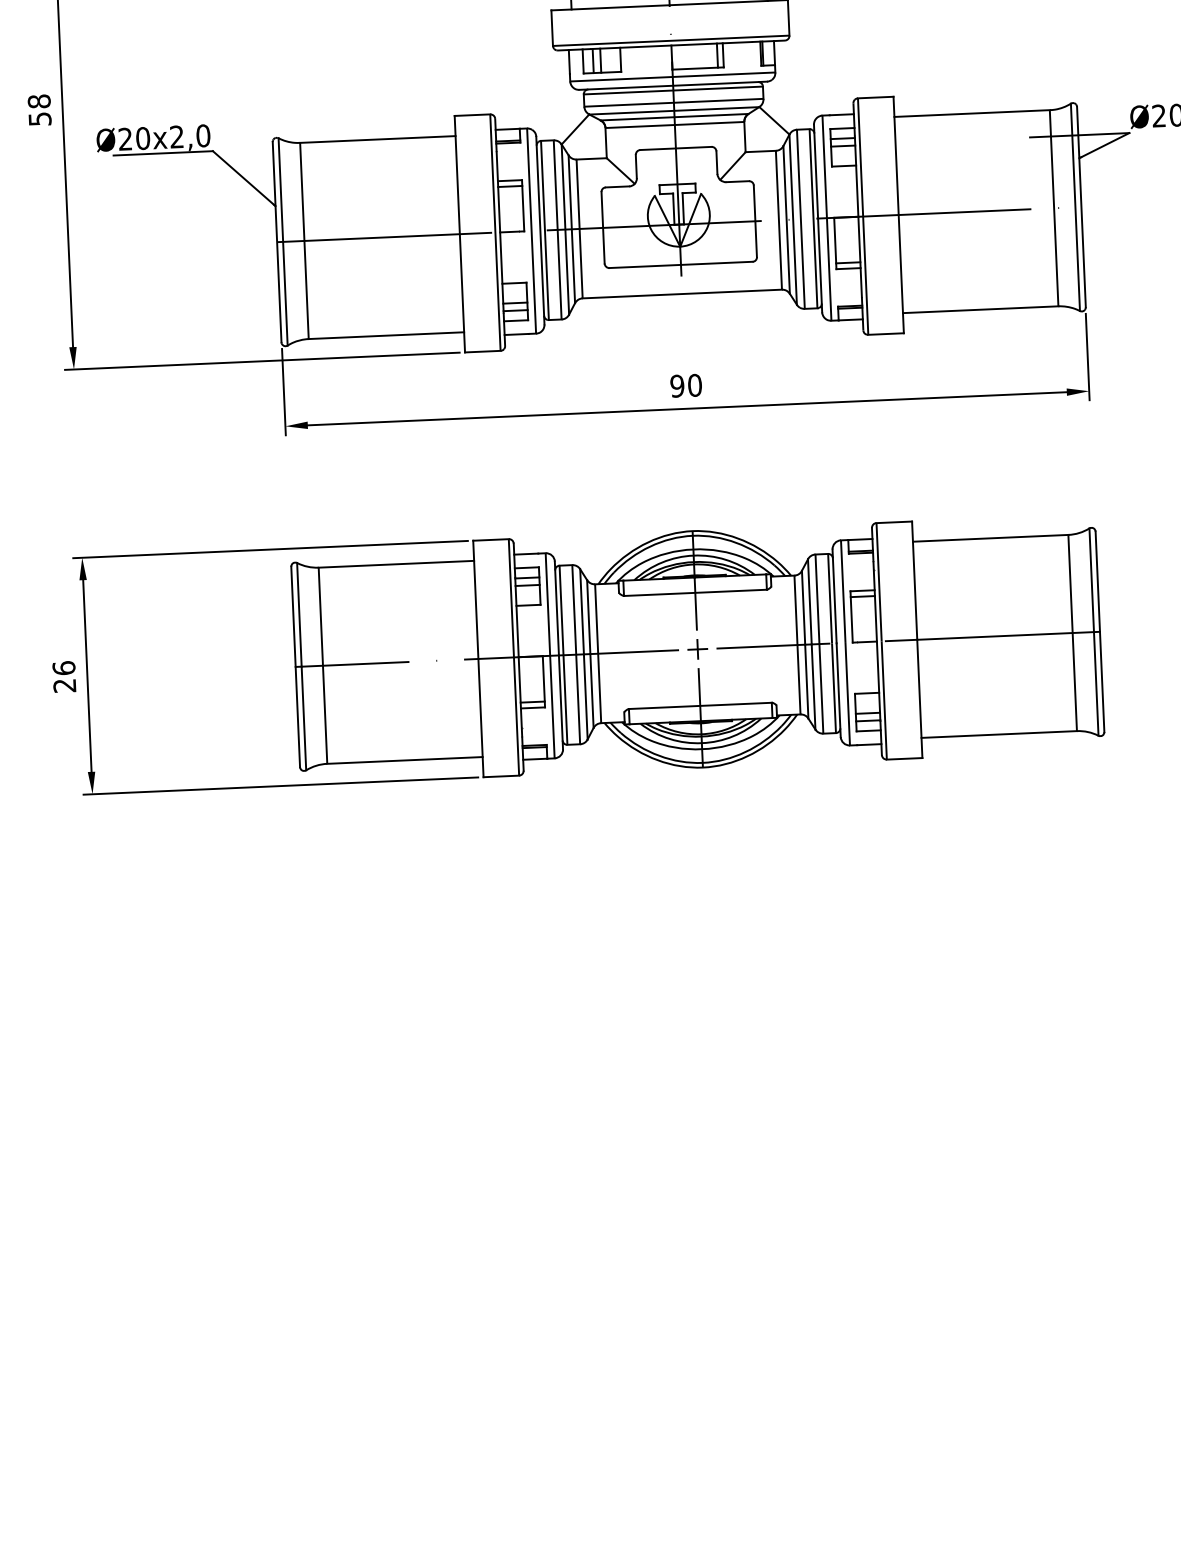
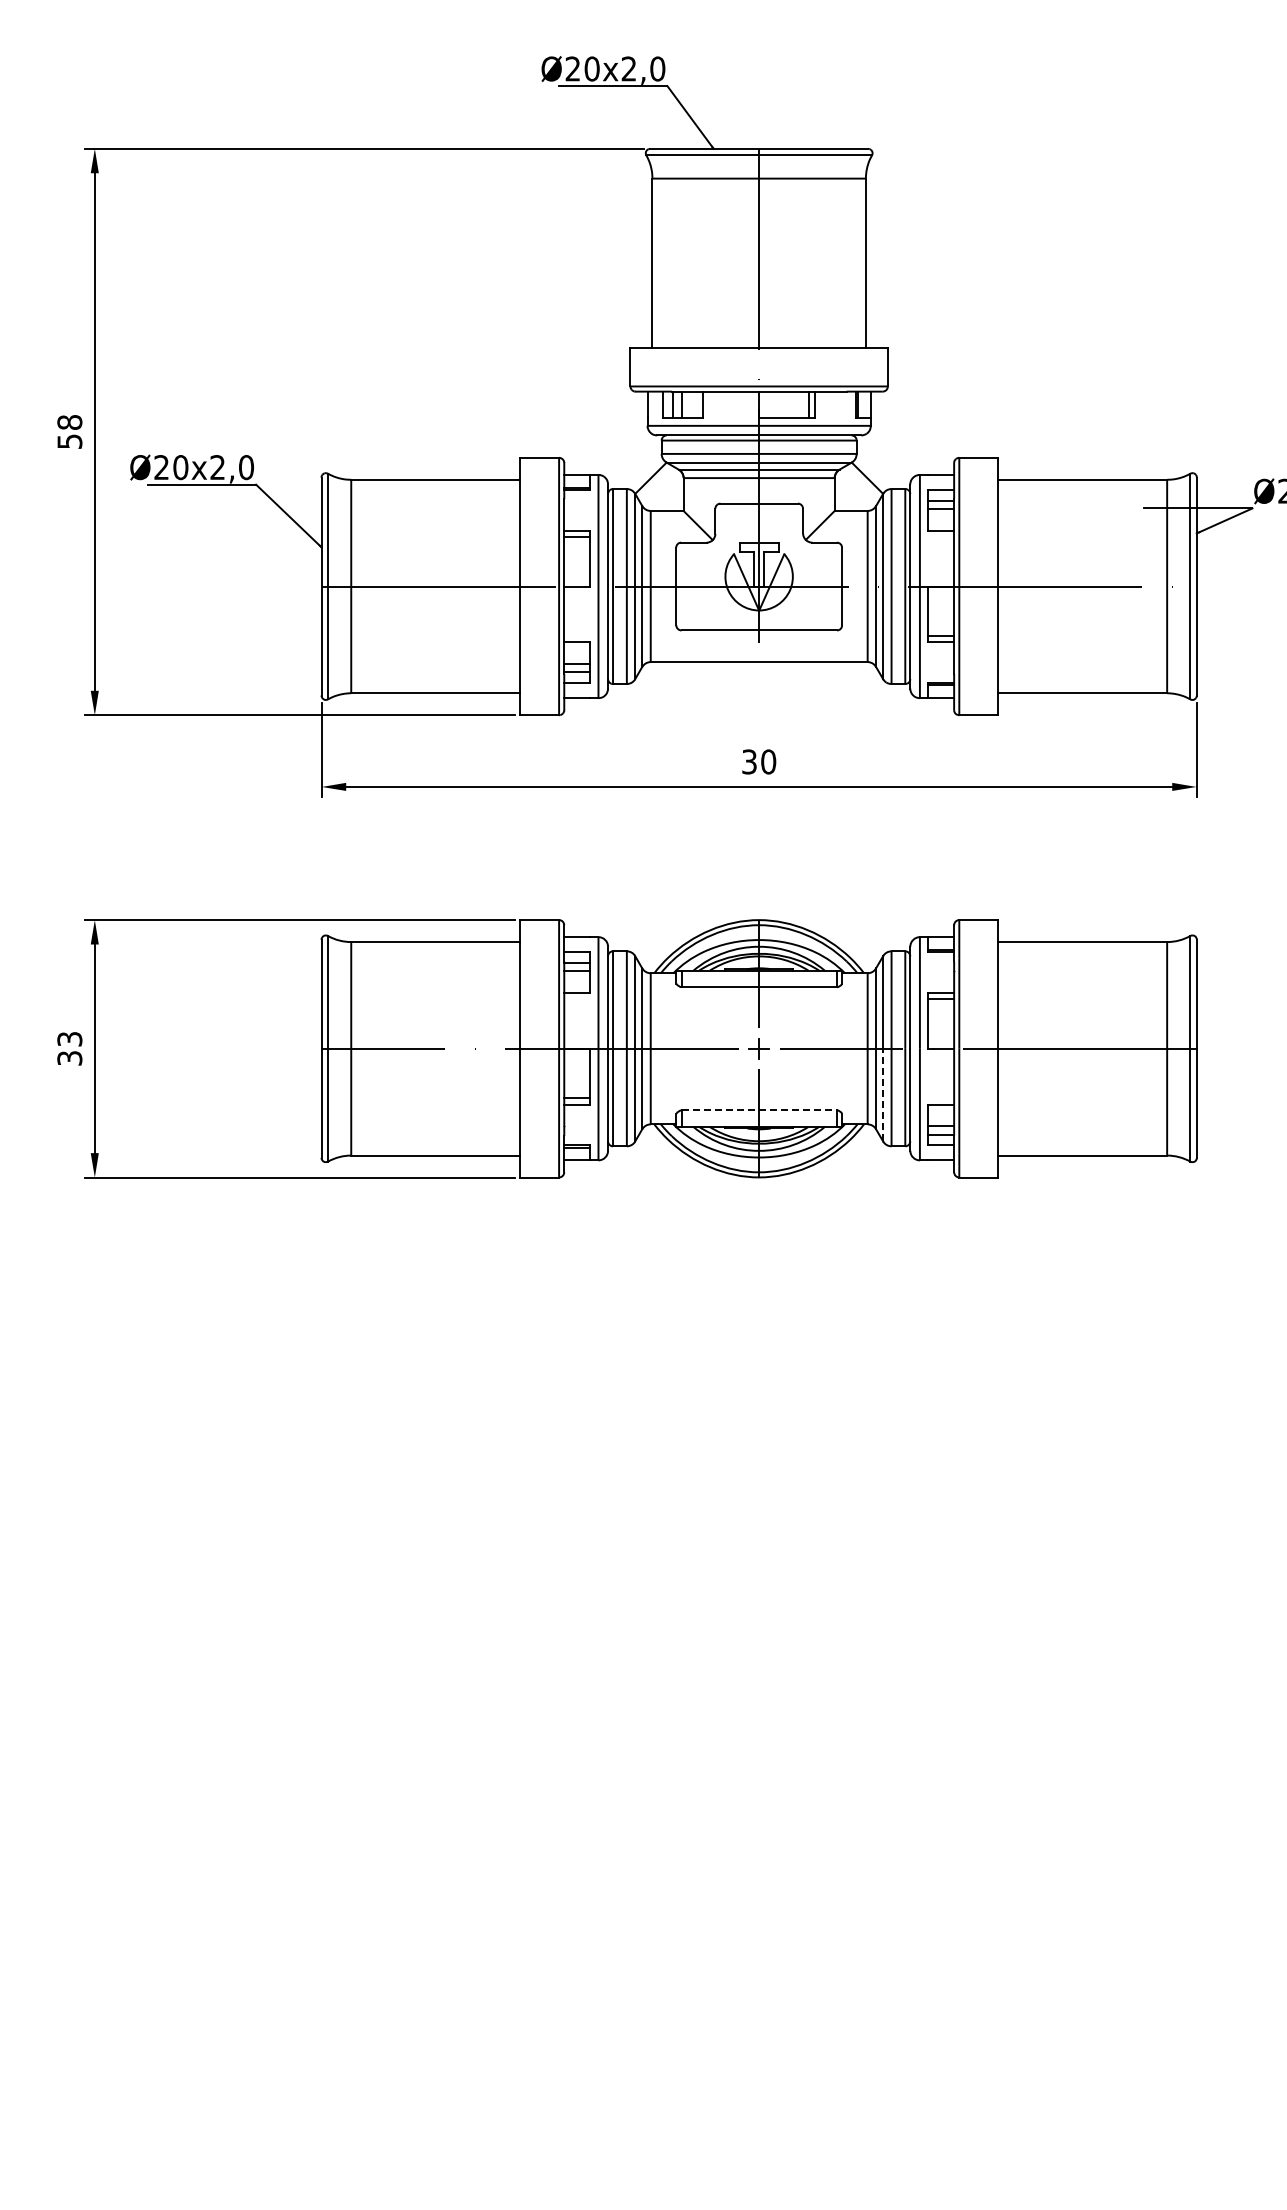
text: (677, 385) -> (749, 761), 90 -> 30
text: (64, 676) -> (69, 1048), 26 -> 33
line: (813, 686) -> (883, 1094), solid -> dashed
line: (700, 706) -> (759, 1110), solid -> dashed

